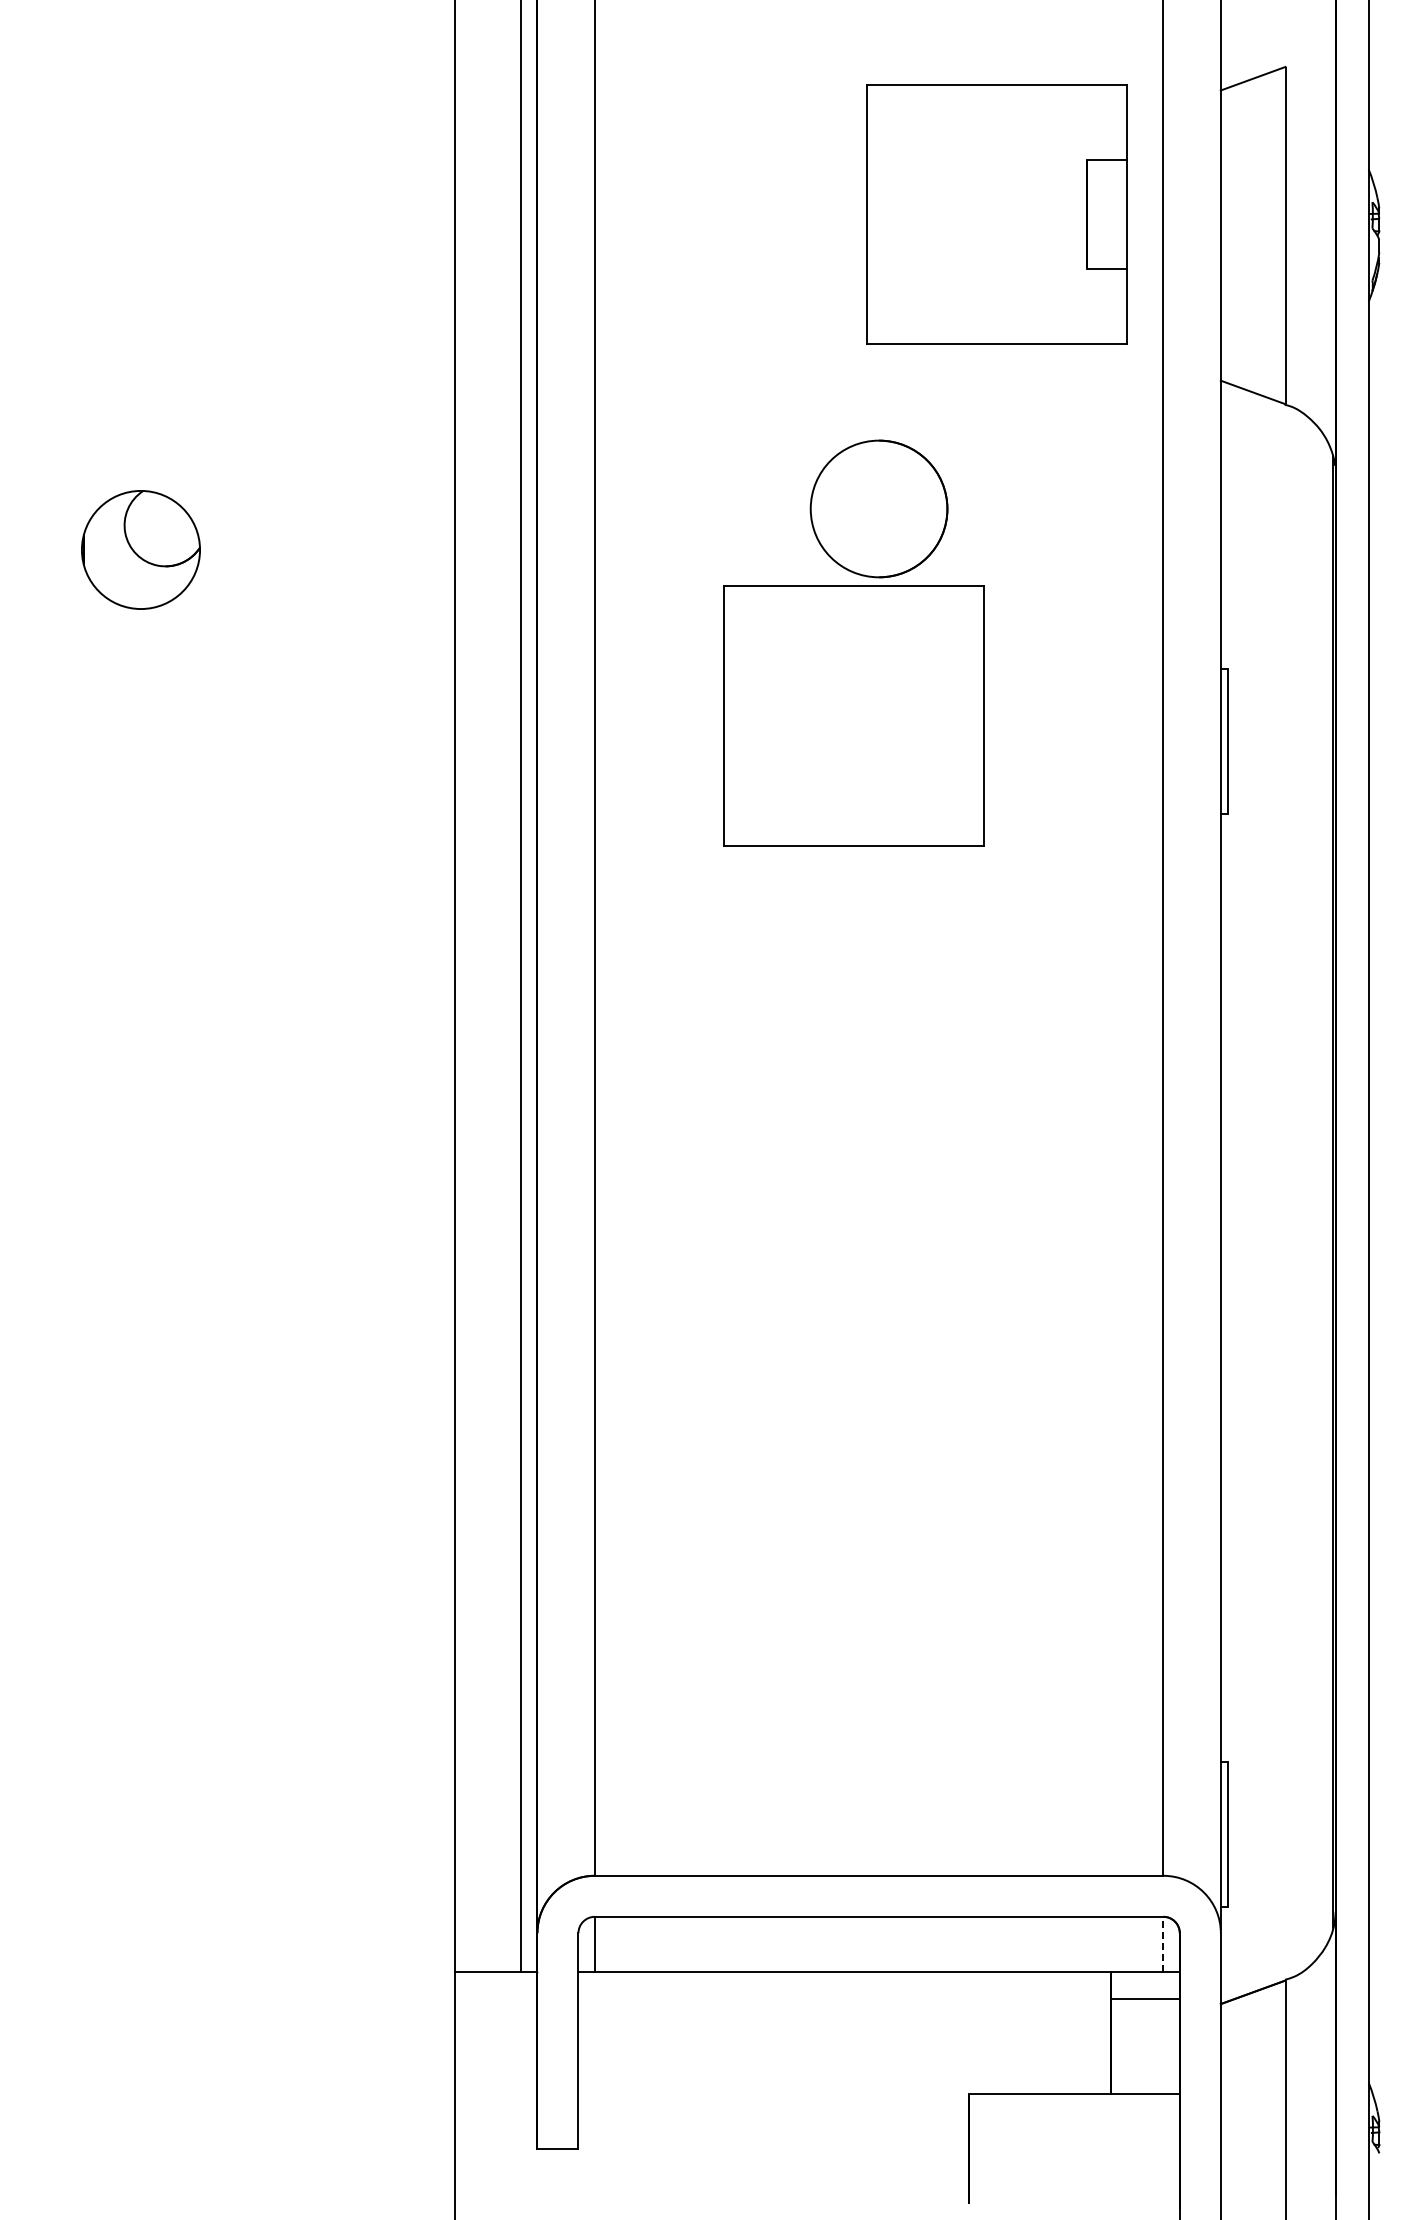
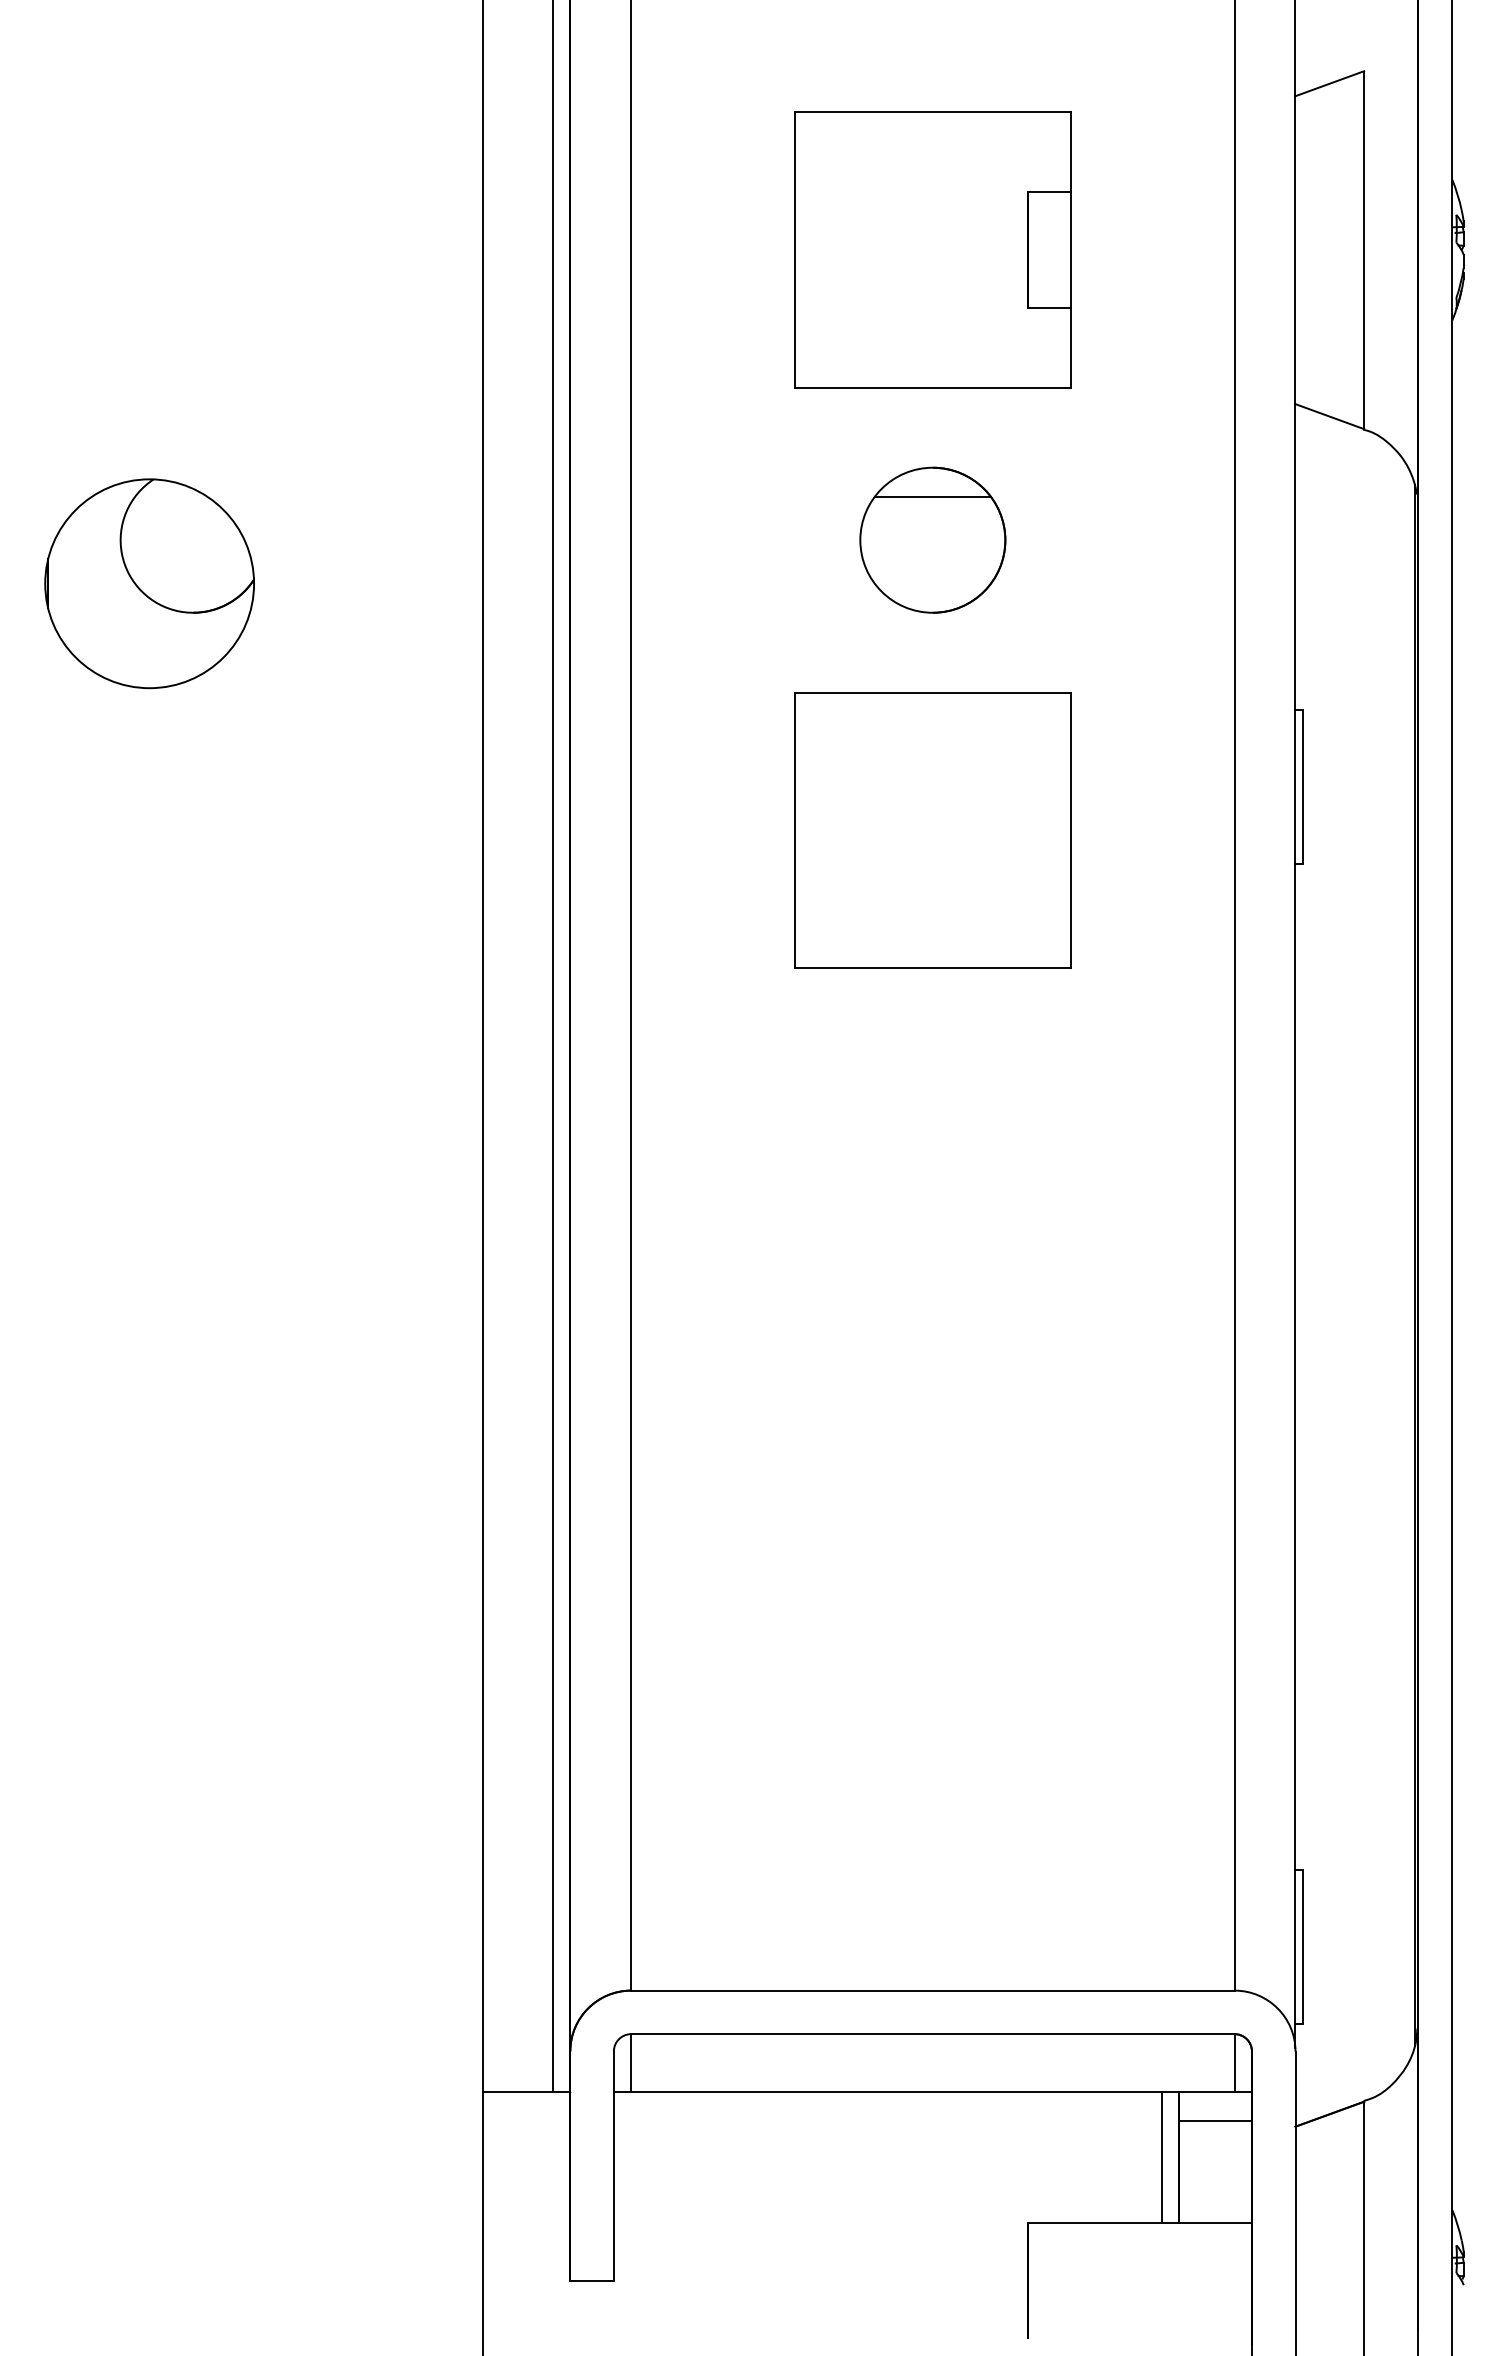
part: (996, 214) -> (932, 250), moved
line: (878, 467) -> (932, 496), added
part: (140, 549) -> (149, 583), size x1.67
part: (853, 715) -> (932, 829), moved
line: (1163, 1943) -> (1234, 2062), dashed -> solid
line: (1095, 2032) -> (1162, 2156), added

